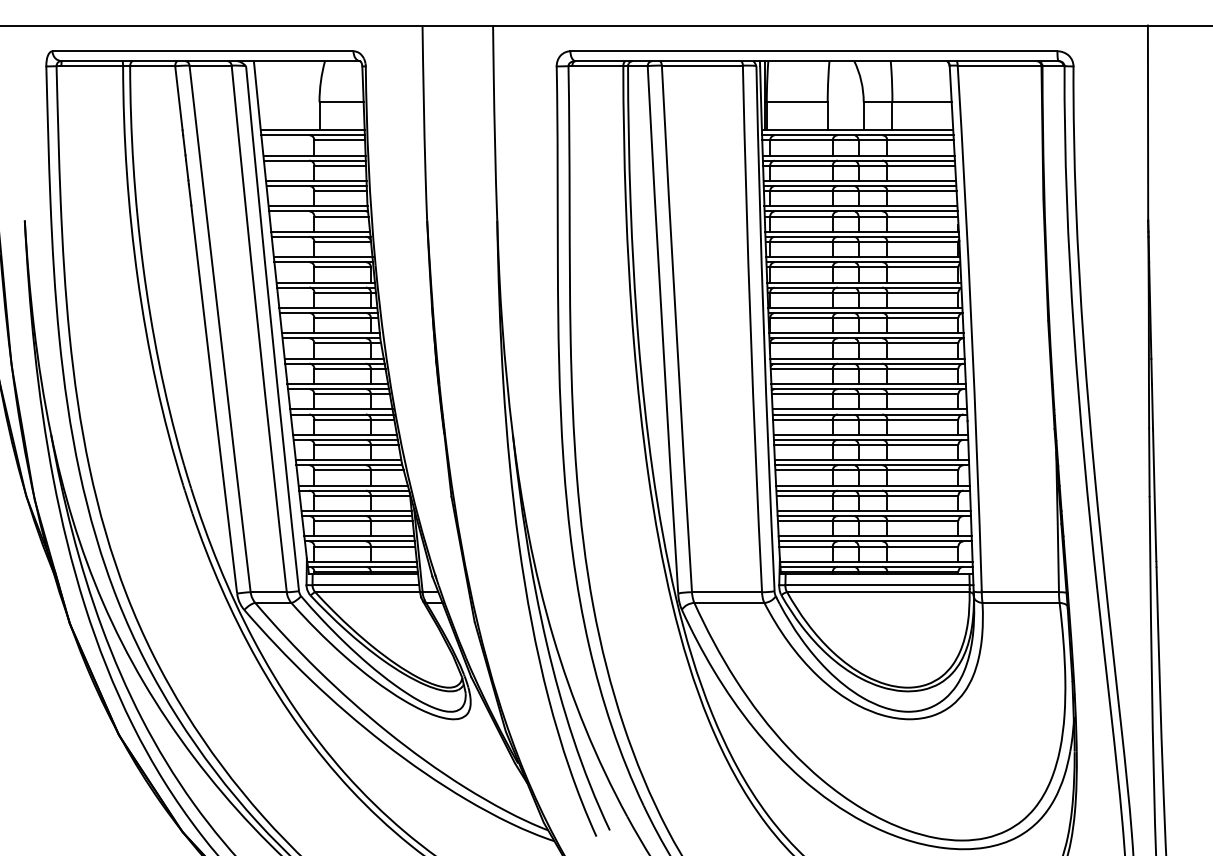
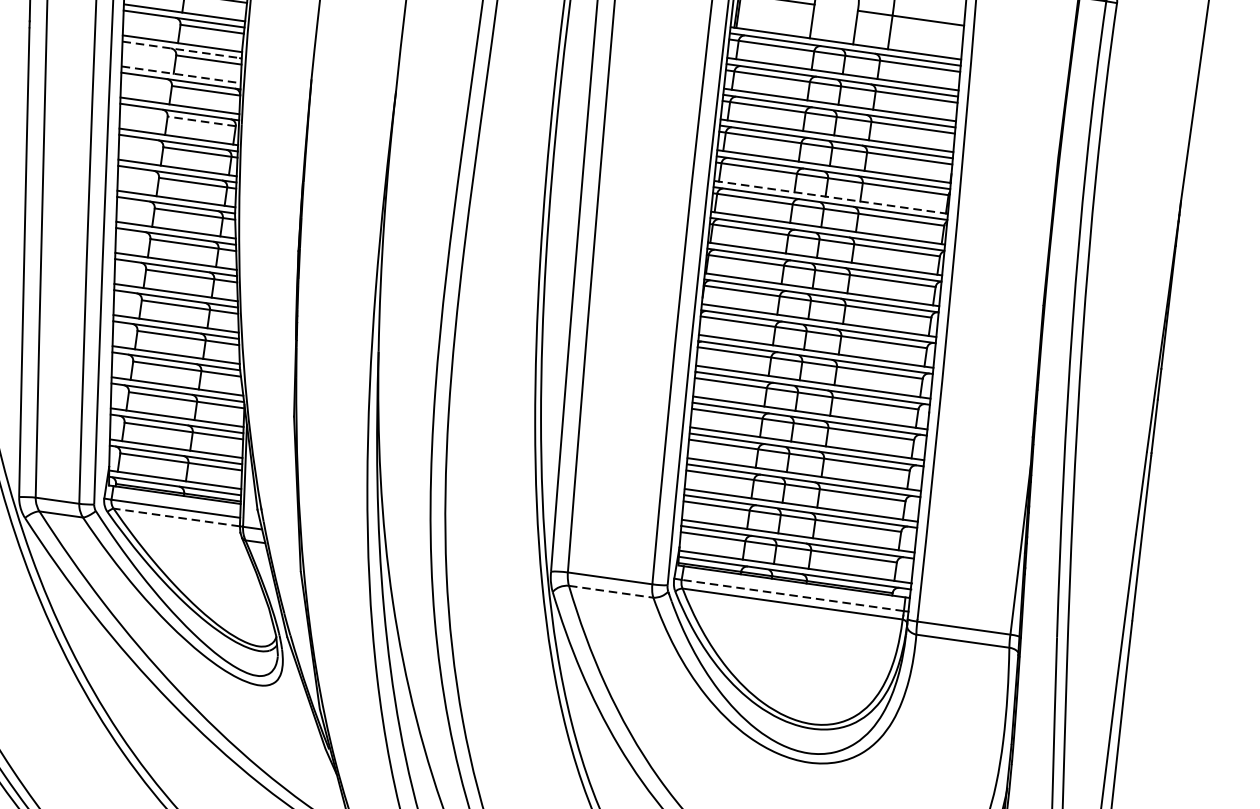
line: (319, 211) -> (183, 50), solid -> dashed
line: (321, 231) -> (182, 74), solid -> dashed
line: (863, 257) -> (831, 197), solid -> dashed
line: (342, 267) -> (201, 121), solid -> dashed
line: (877, 585) -> (792, 595), solid -> dashed
line: (367, 592) -> (176, 517), solid -> dashed
line: (729, 602) -> (611, 591), solid -> dashed

